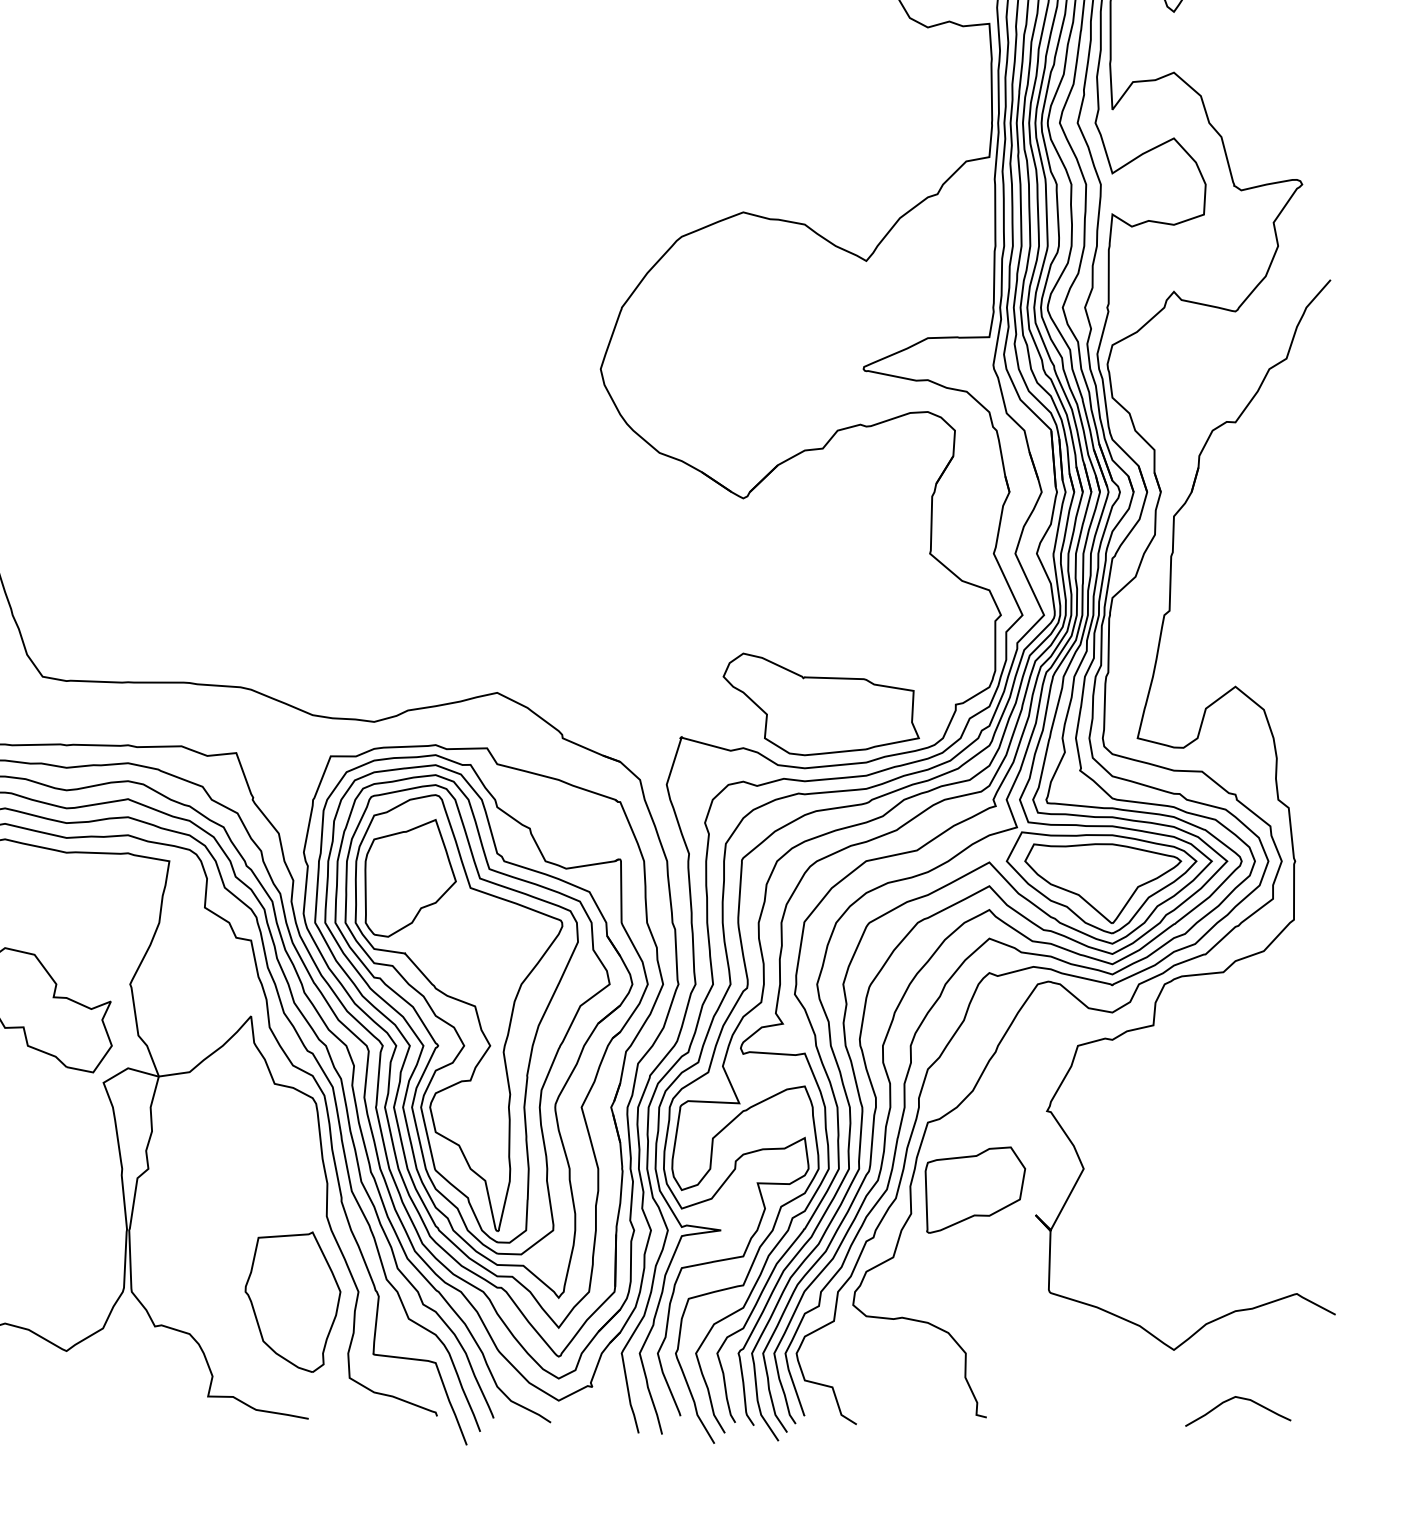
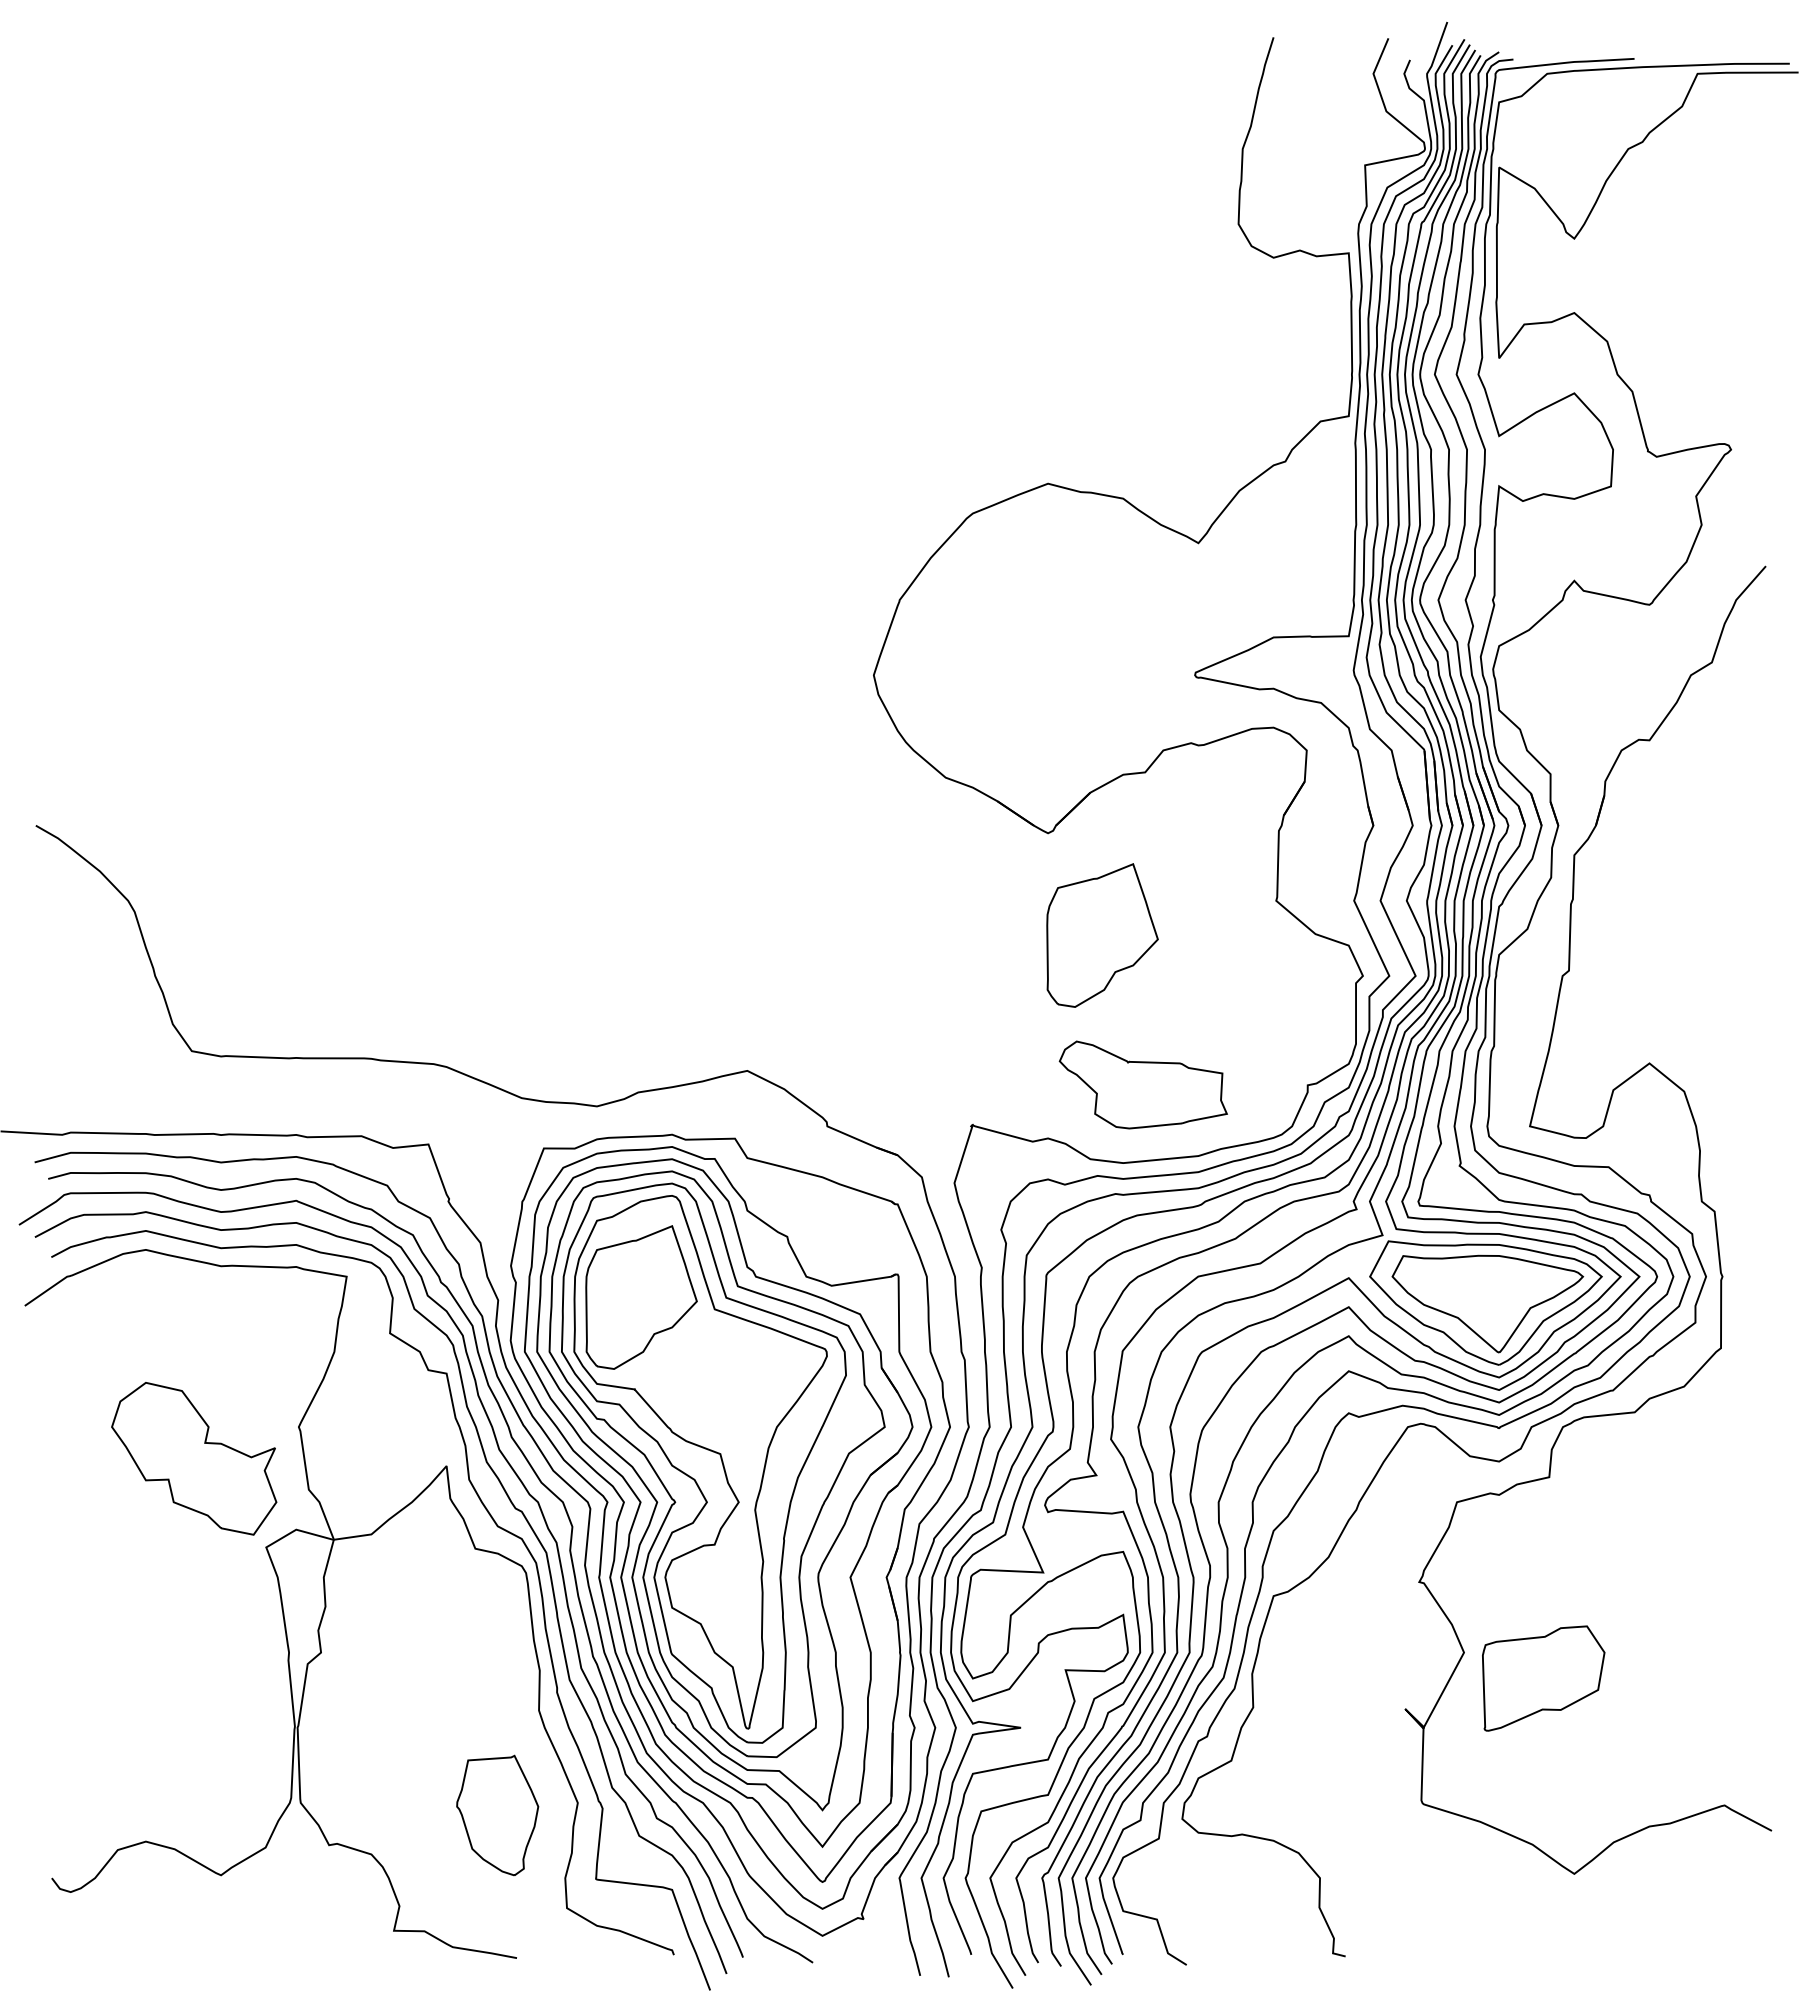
part: (787, 582) -> (1102, 935), added
part: (821, 703) -> (1143, 1084), size x0.7
part: (975, 1190) -> (1543, 1678), moved
part: (292, 1302) -> (497, 1815), size x0.7
curve: (1239, 1398) -> (1654, 1933), removed

